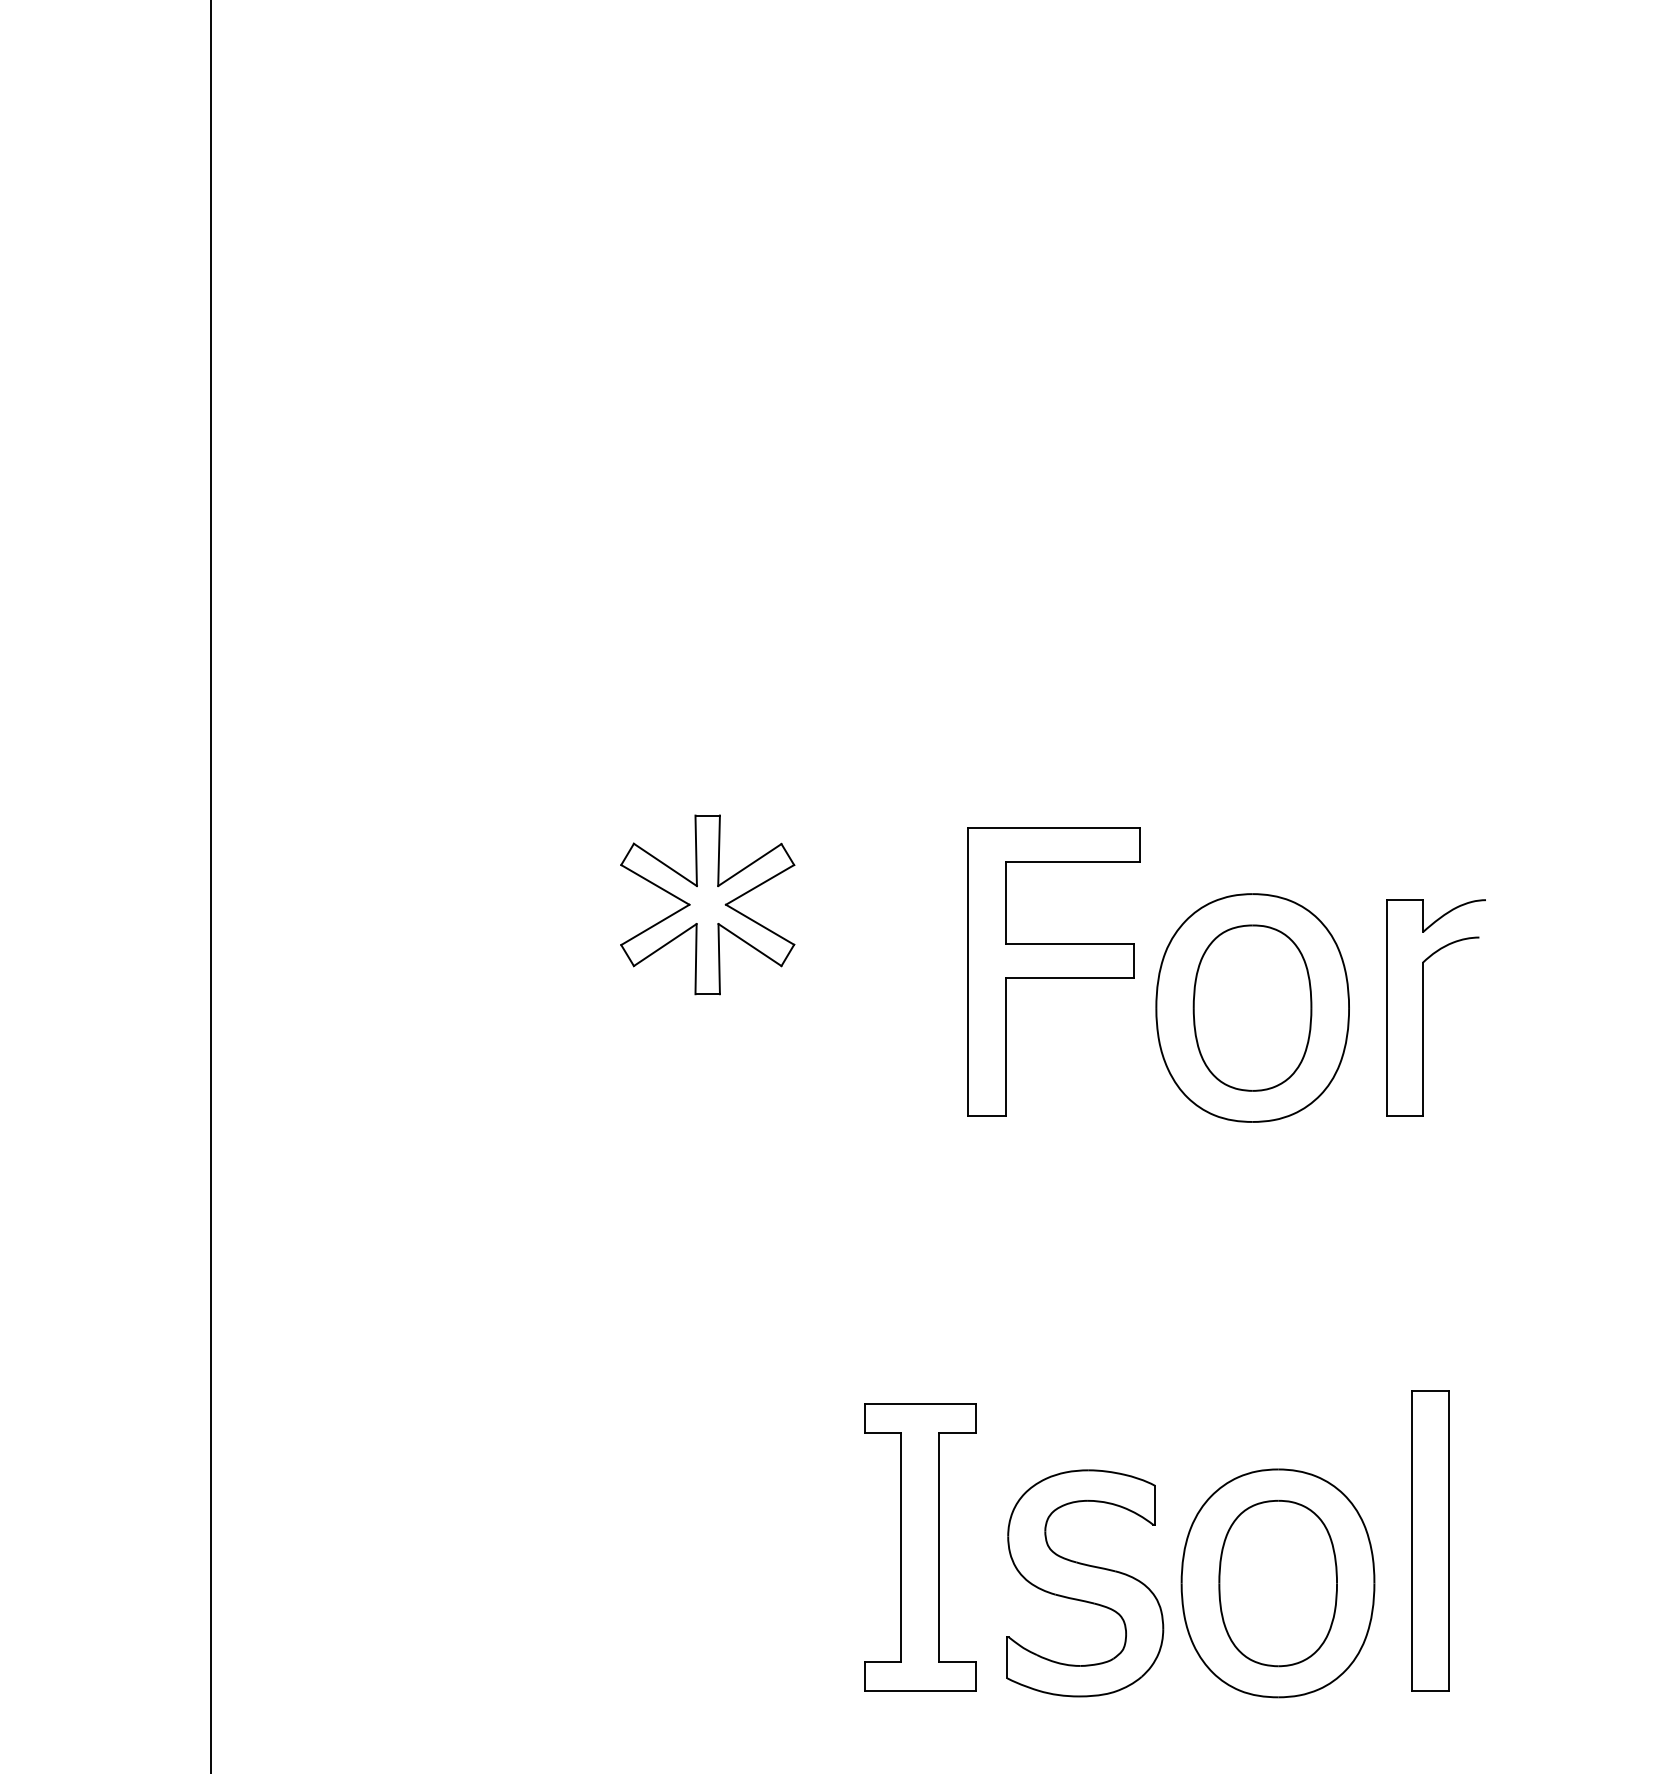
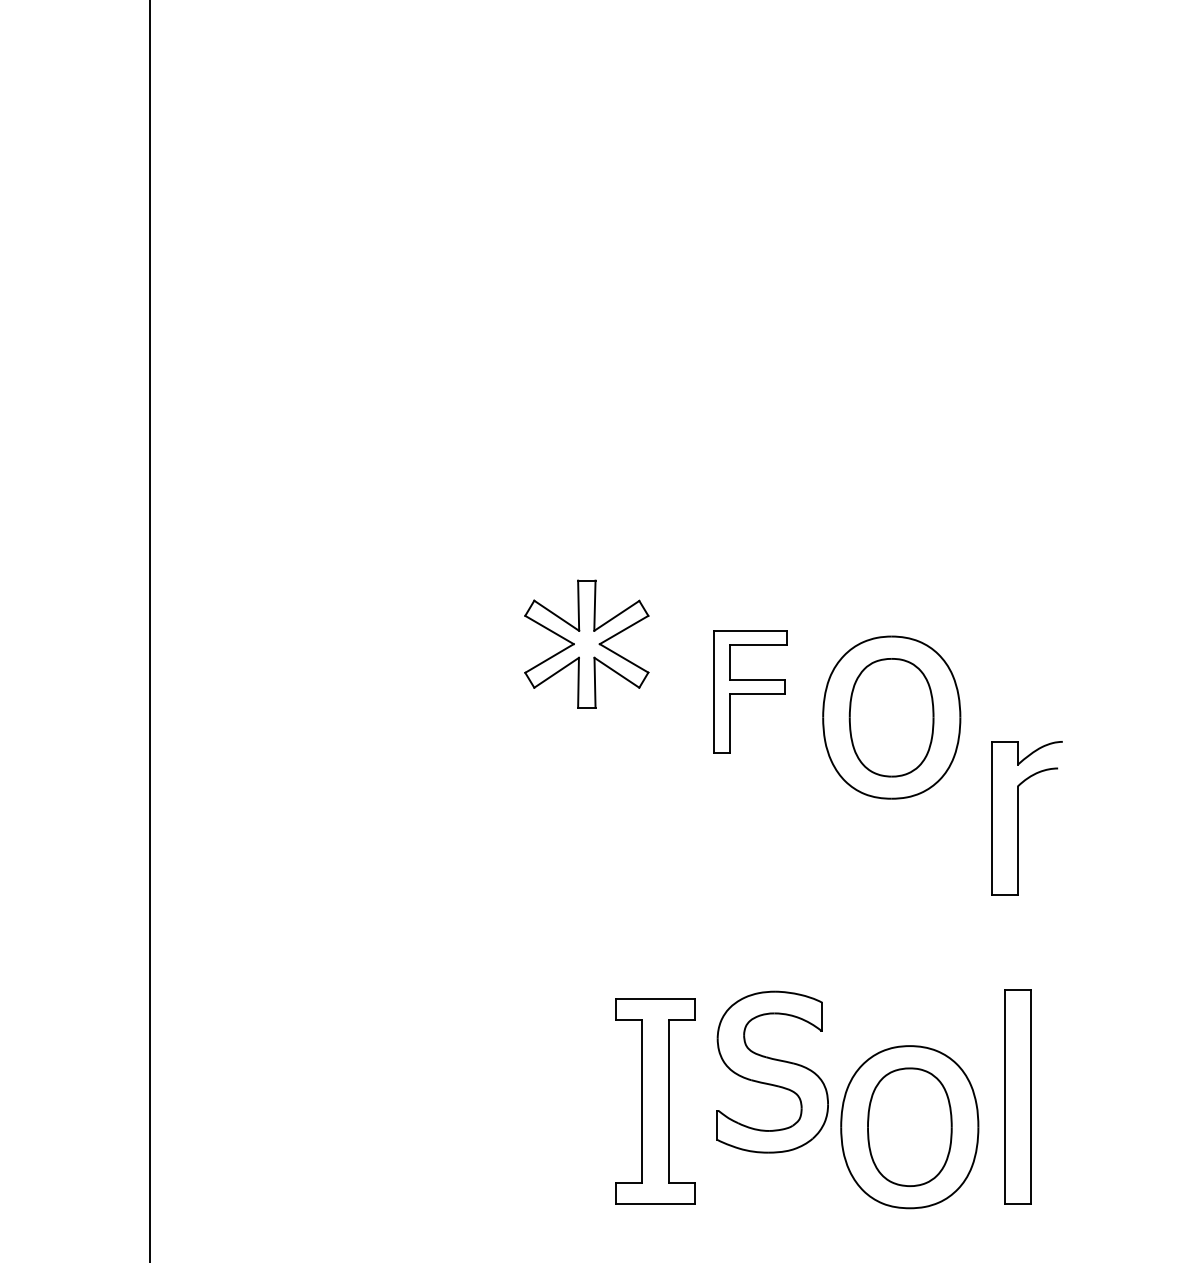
part: (707, 903) -> (586, 643), moved
part: (1054, 971) -> (750, 691), size x0.6
part: (1423, 1007) -> (1018, 818), moved
part: (1085, 1582) -> (772, 1071), moved

